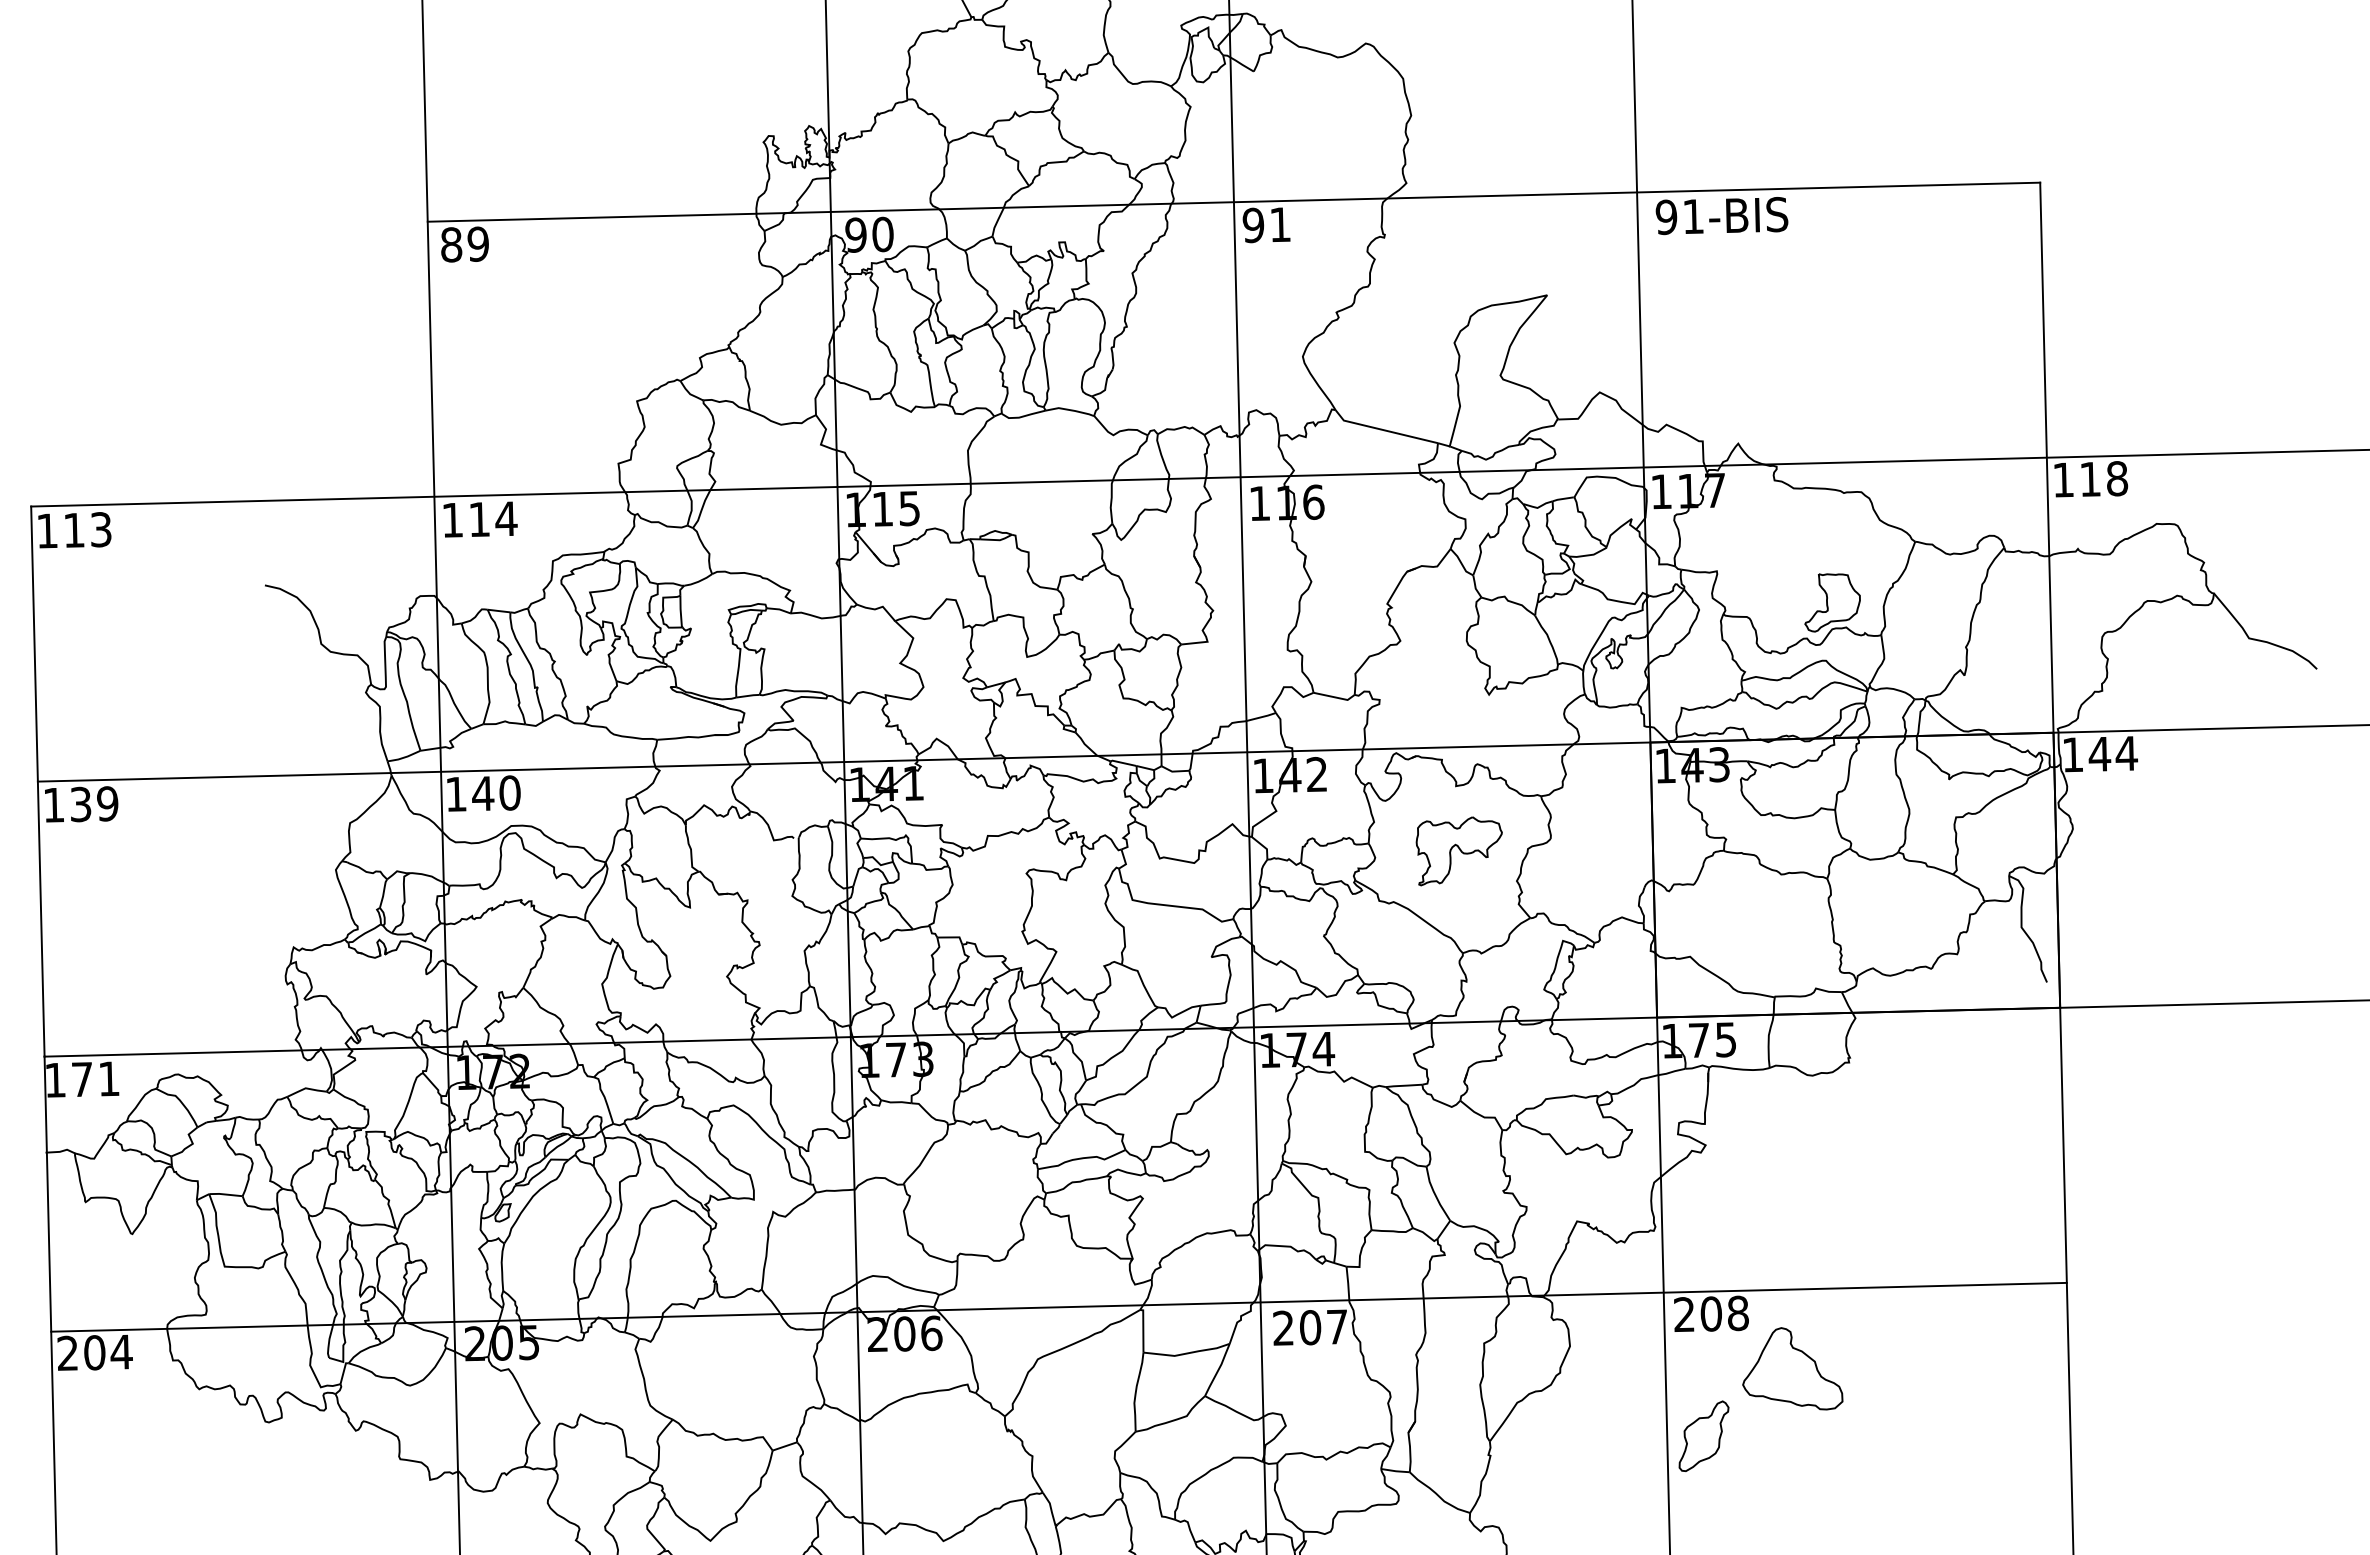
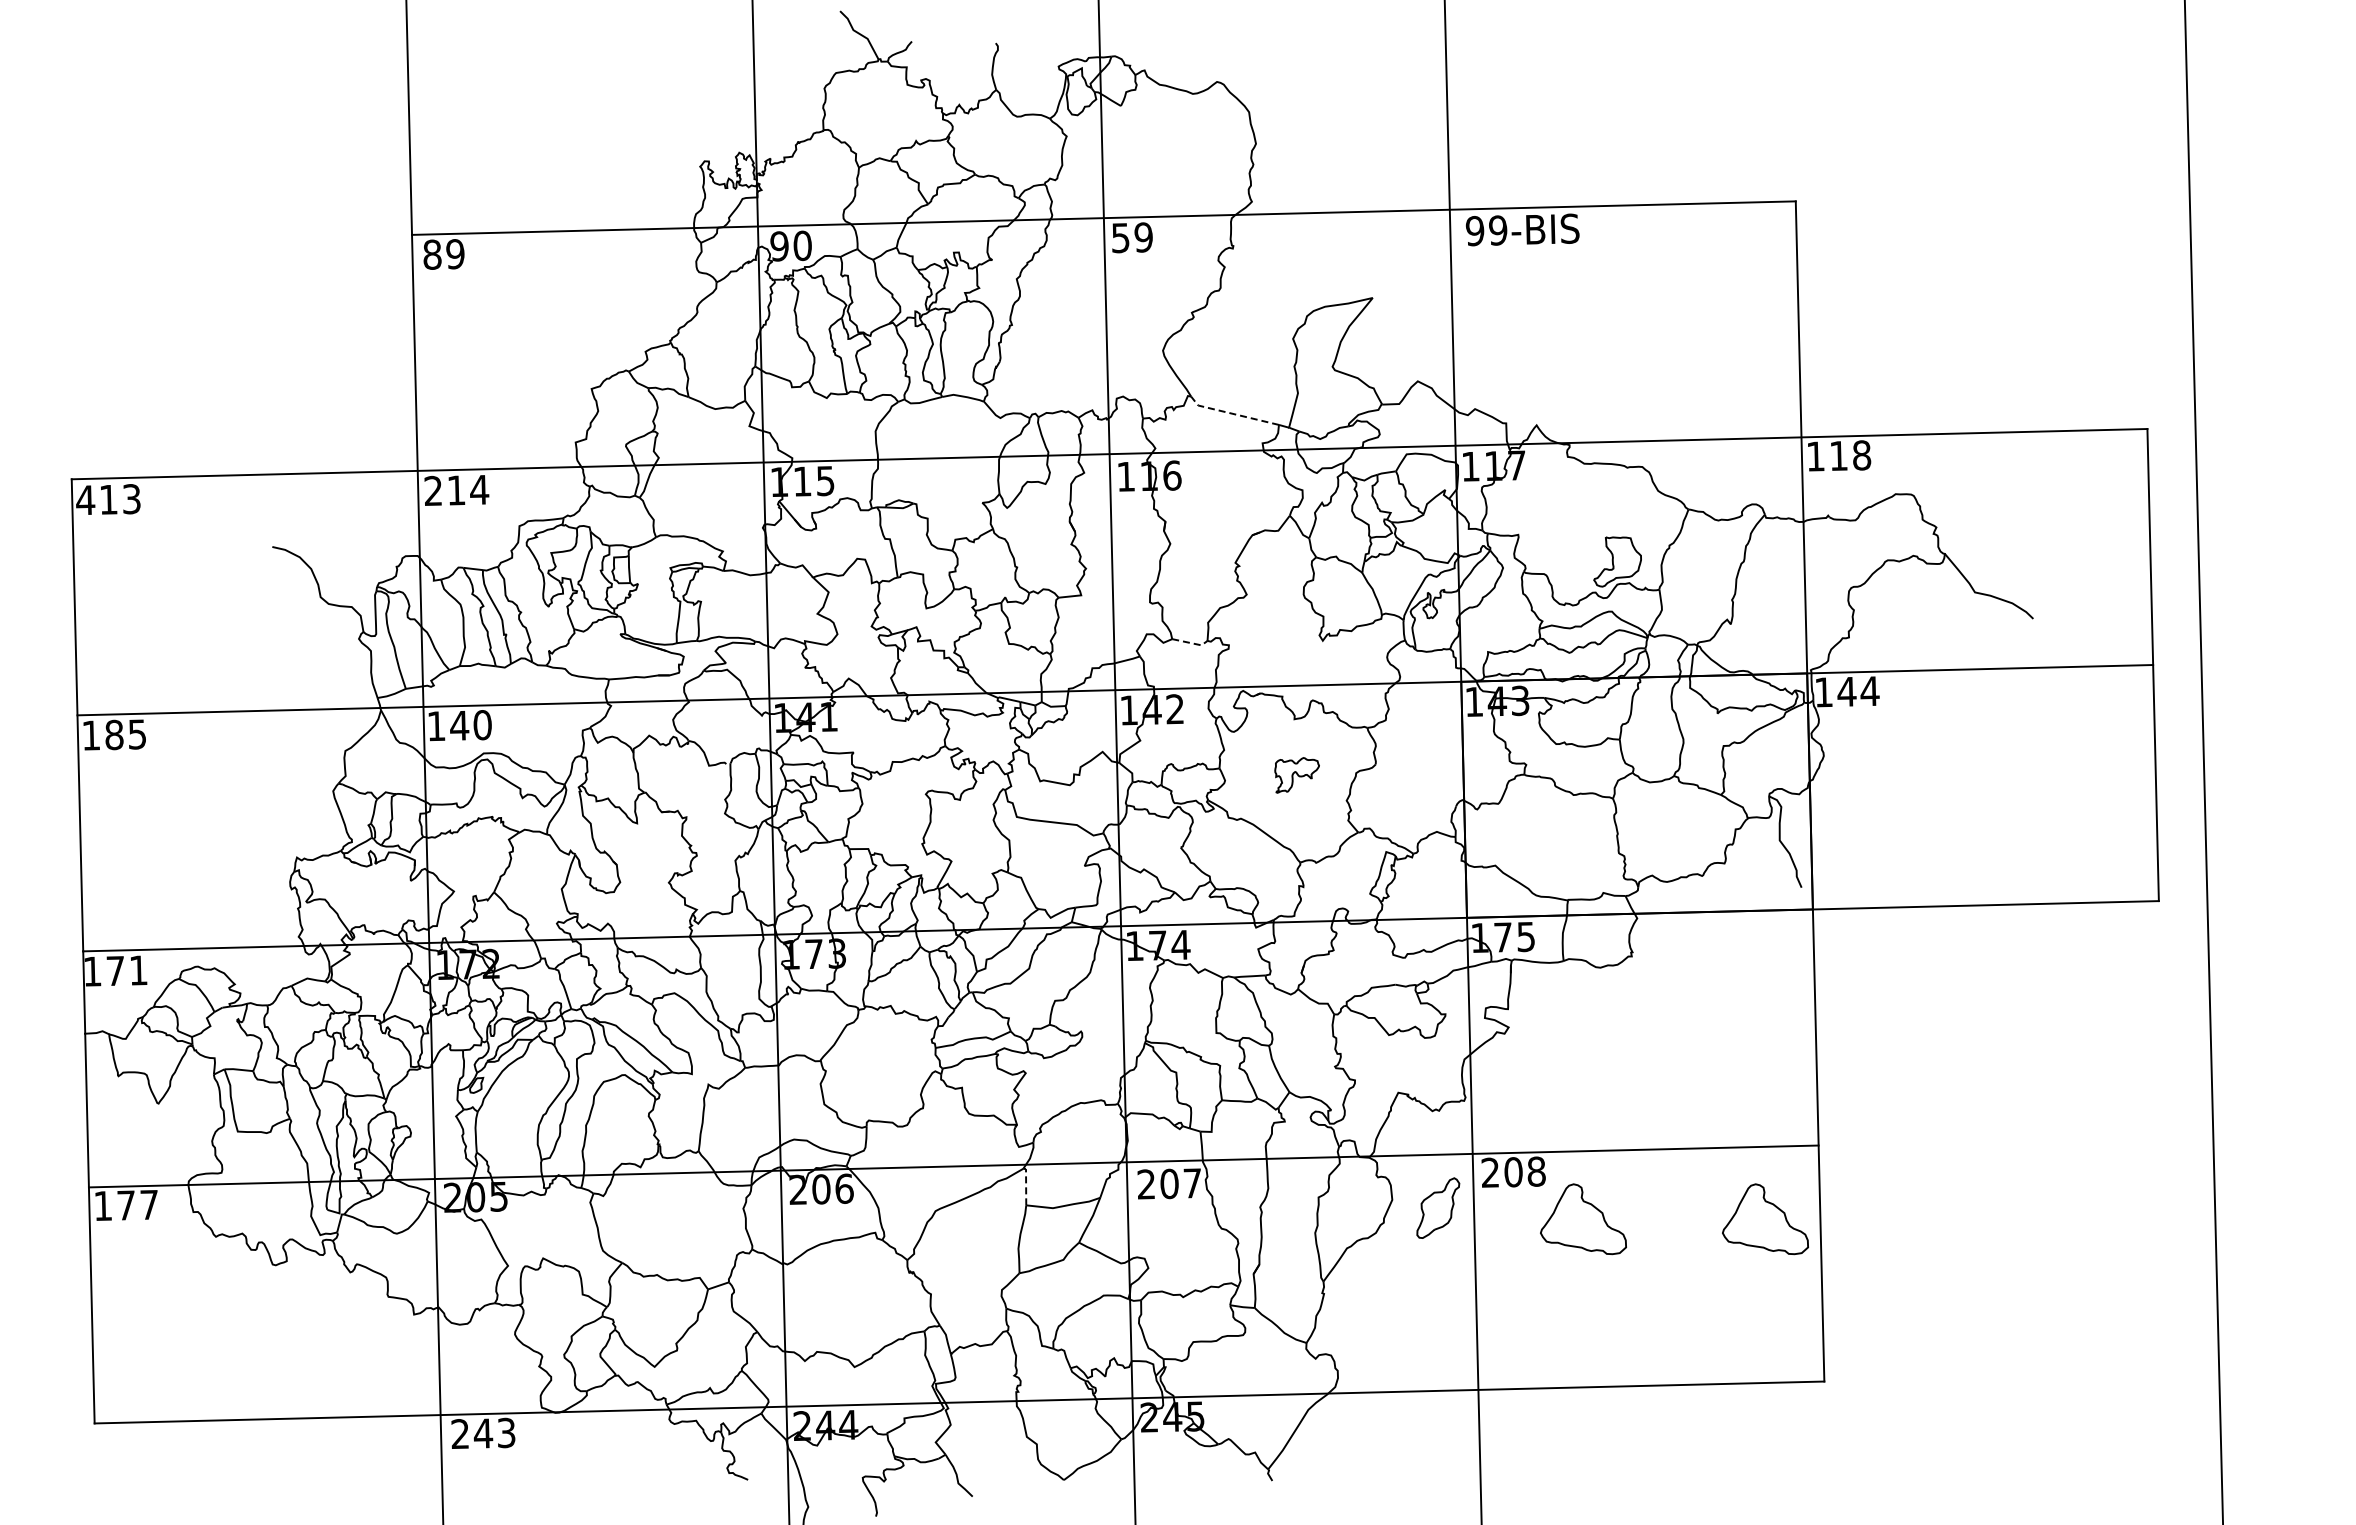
text: (1693, 216) -> (1498, 230), 91-BIS -> 99-BIS
text: (1266, 224) -> (1131, 237), 91 -> 59
line: (1382, 429) -> (1231, 413), solid -> dashed
text: (451, 519) -> (432, 490), 114 -> 214
text: (47, 531) -> (85, 500), 113 -> 413
line: (1336, 697) -> (1191, 643), solid -> dashed
text: (93, 803) -> (125, 734), 139 -> 185
part: (1458, 851) -> (1296, 775), size x0.6
line: (1143, 1328) -> (1026, 1184), solid -> dashed
text: (95, 1352) -> (126, 1205), 204 -> 177
part: (2004, 1369) -> (1765, 1219), added
part: (1704, 1435) -> (1438, 1207), moved

